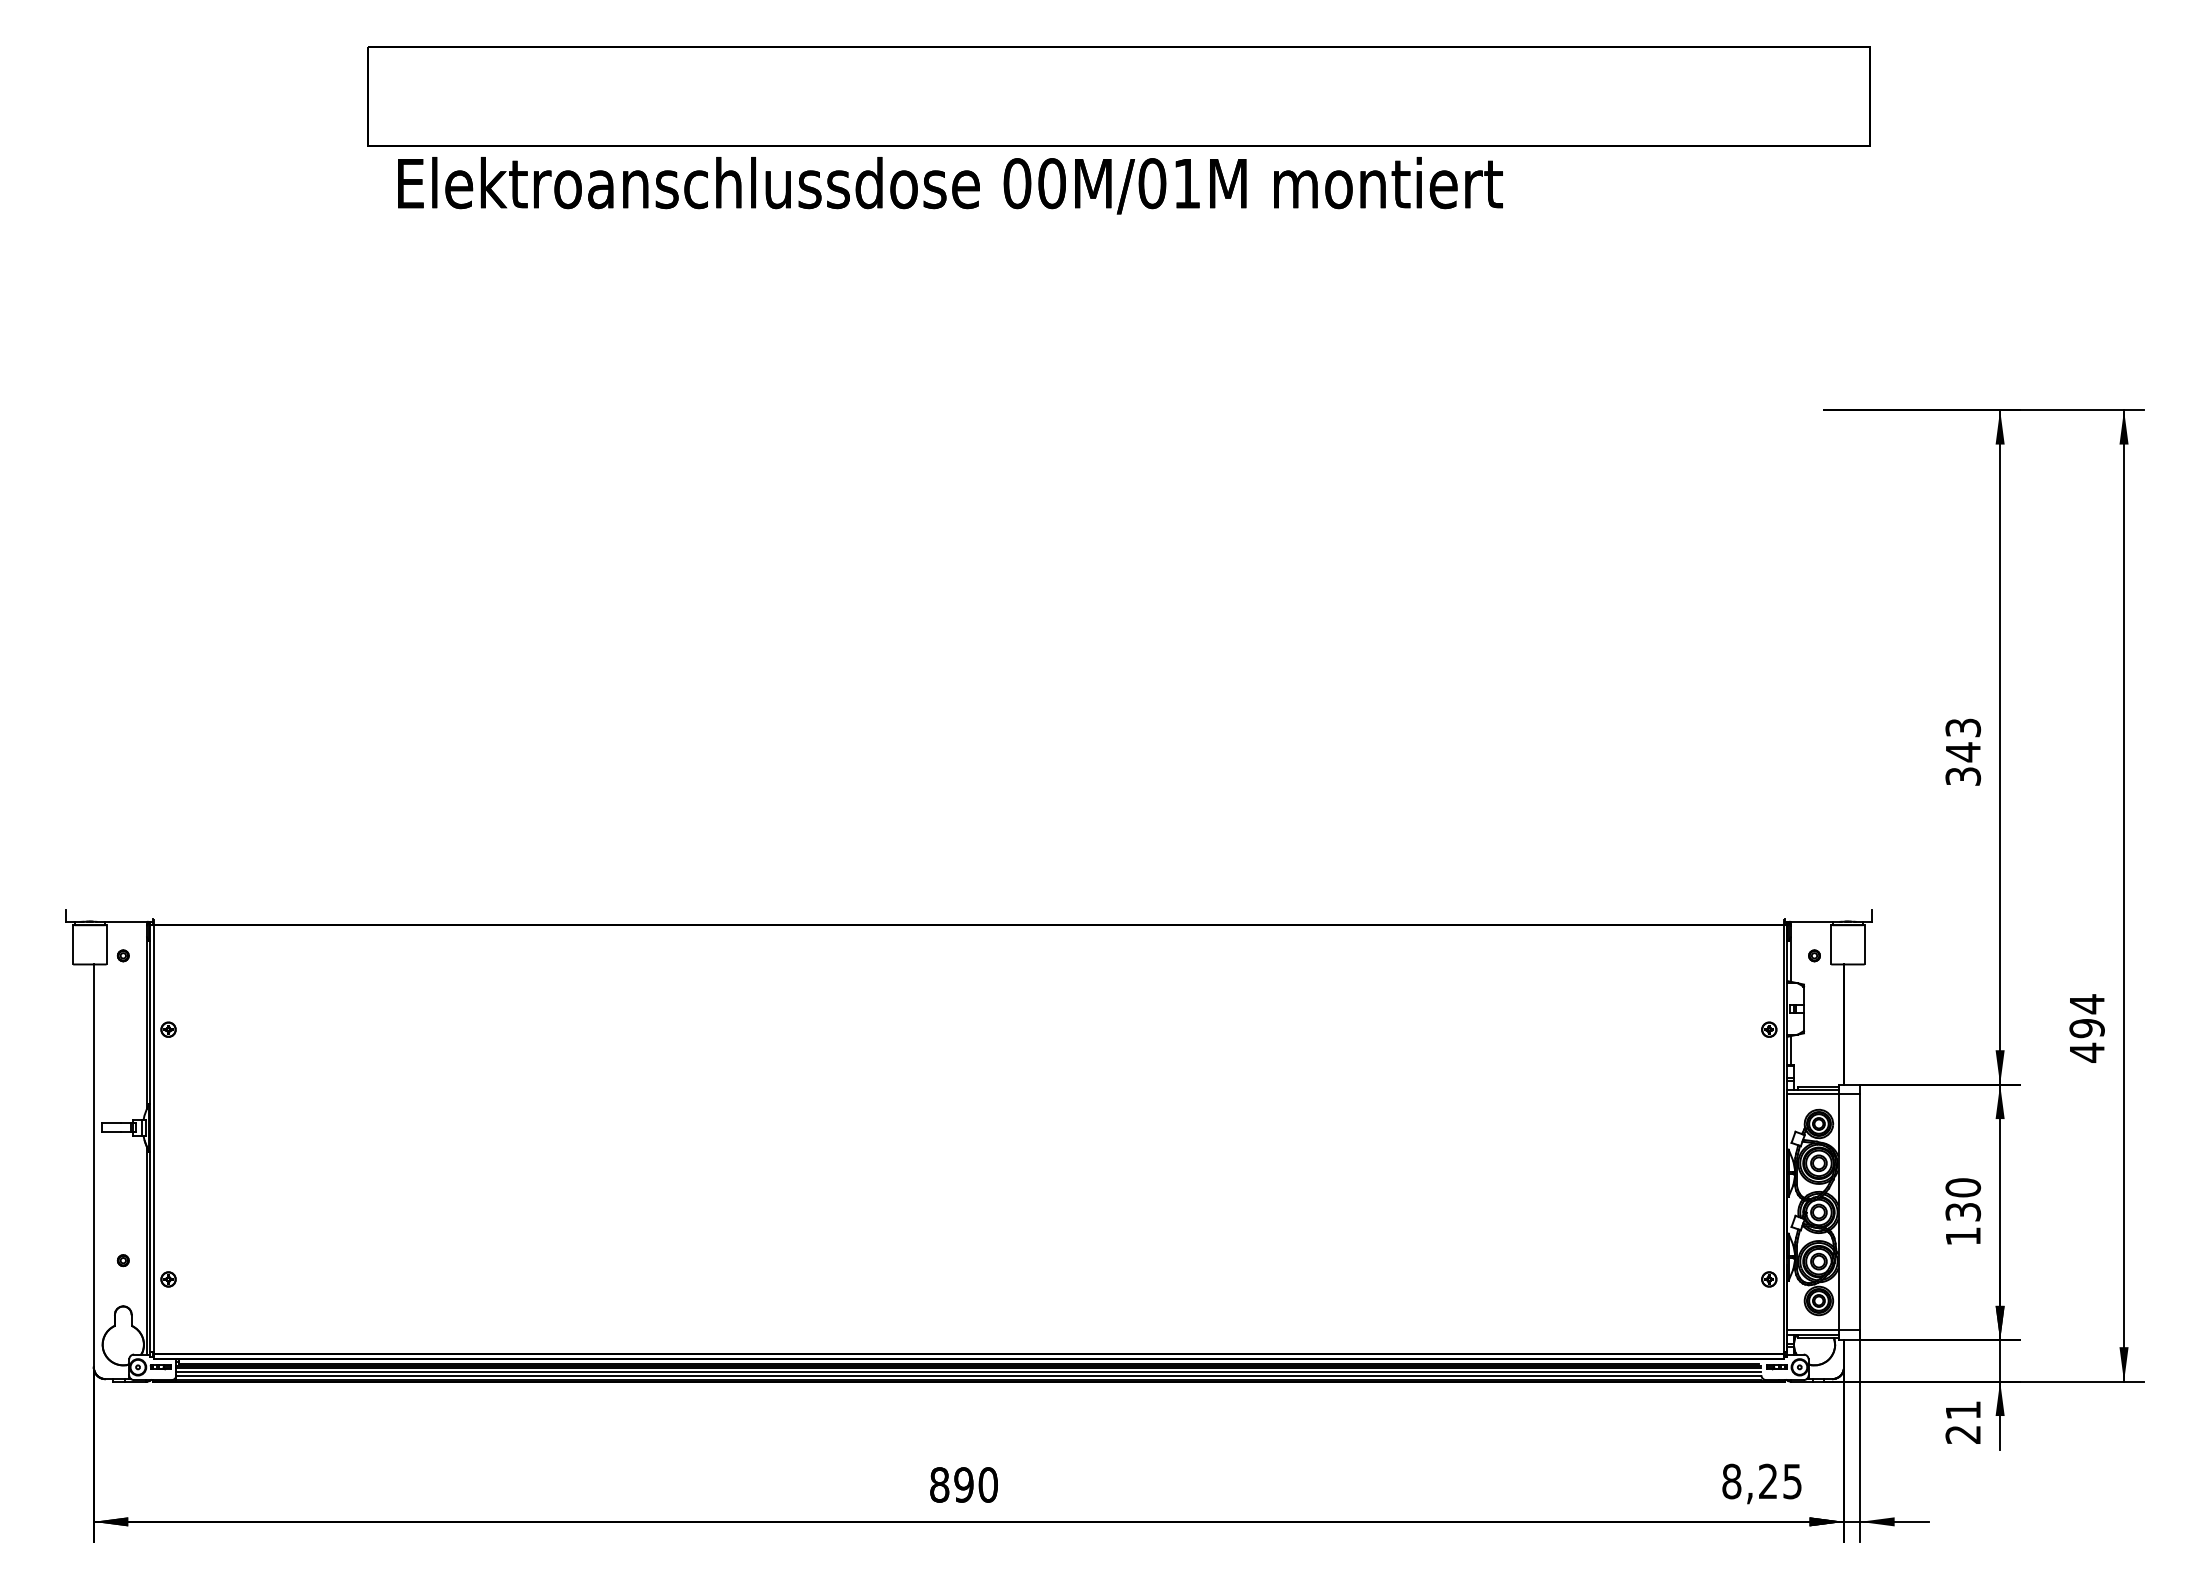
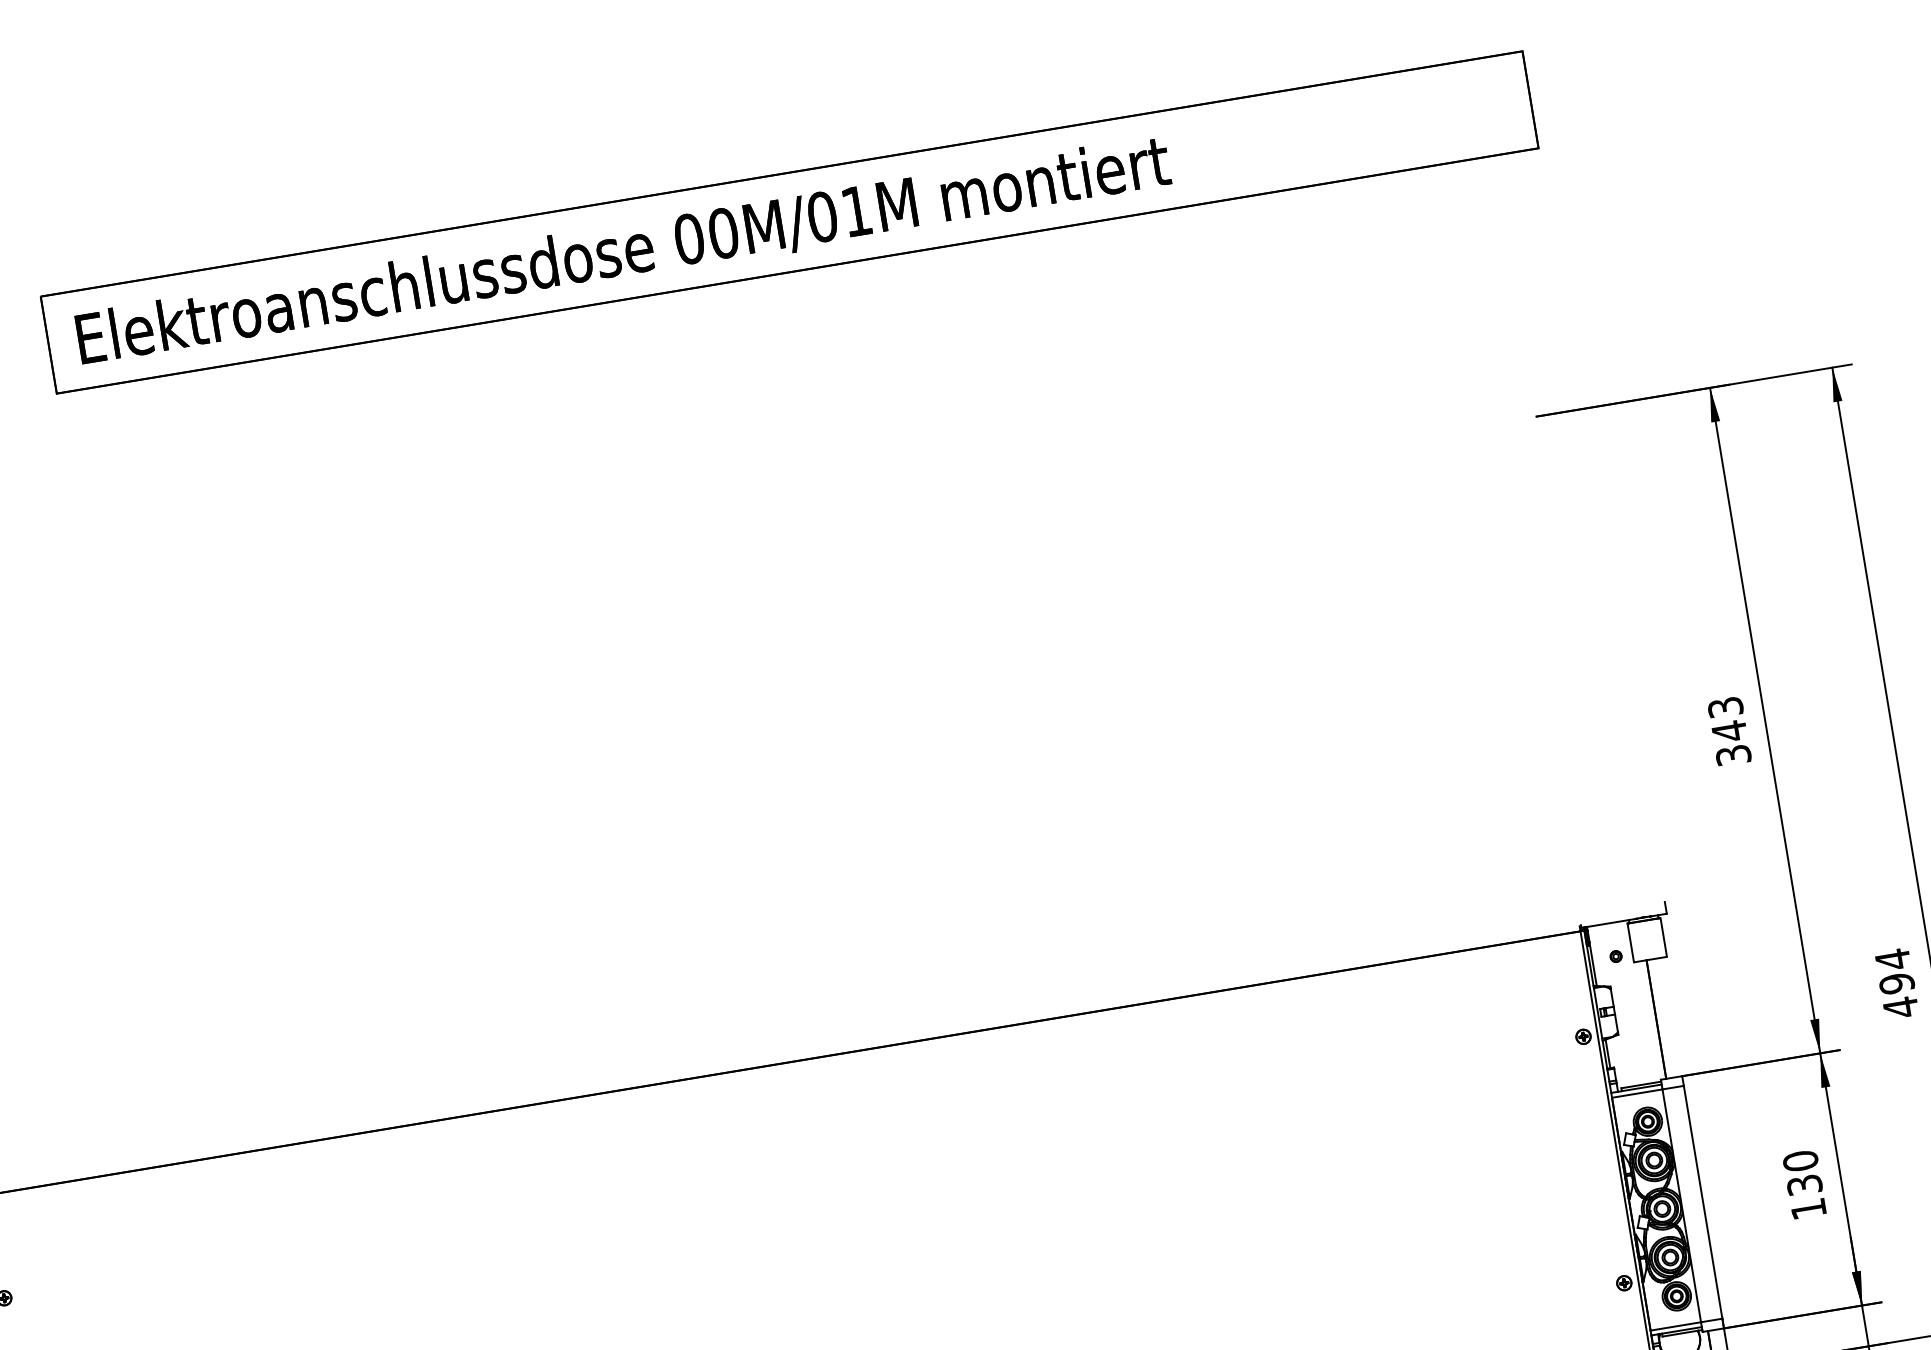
text: (950, 185) -> (623, 251), moved

